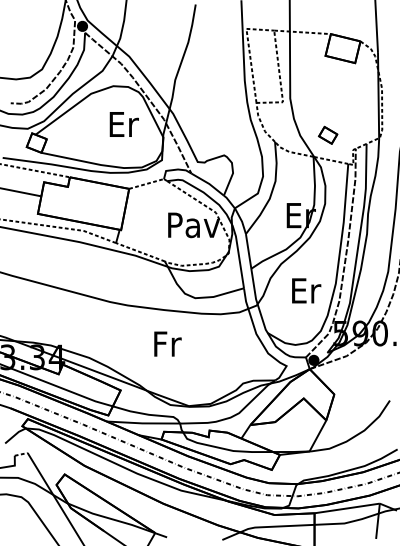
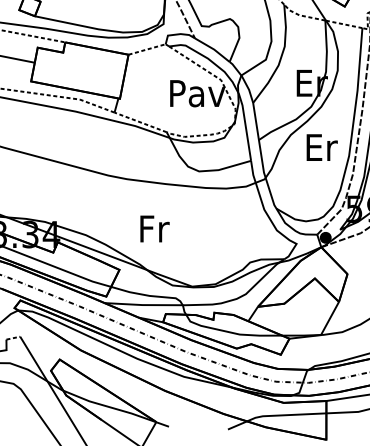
text: (306, 290) -> (322, 147), moved
text: (167, 343) -> (154, 228), moved

